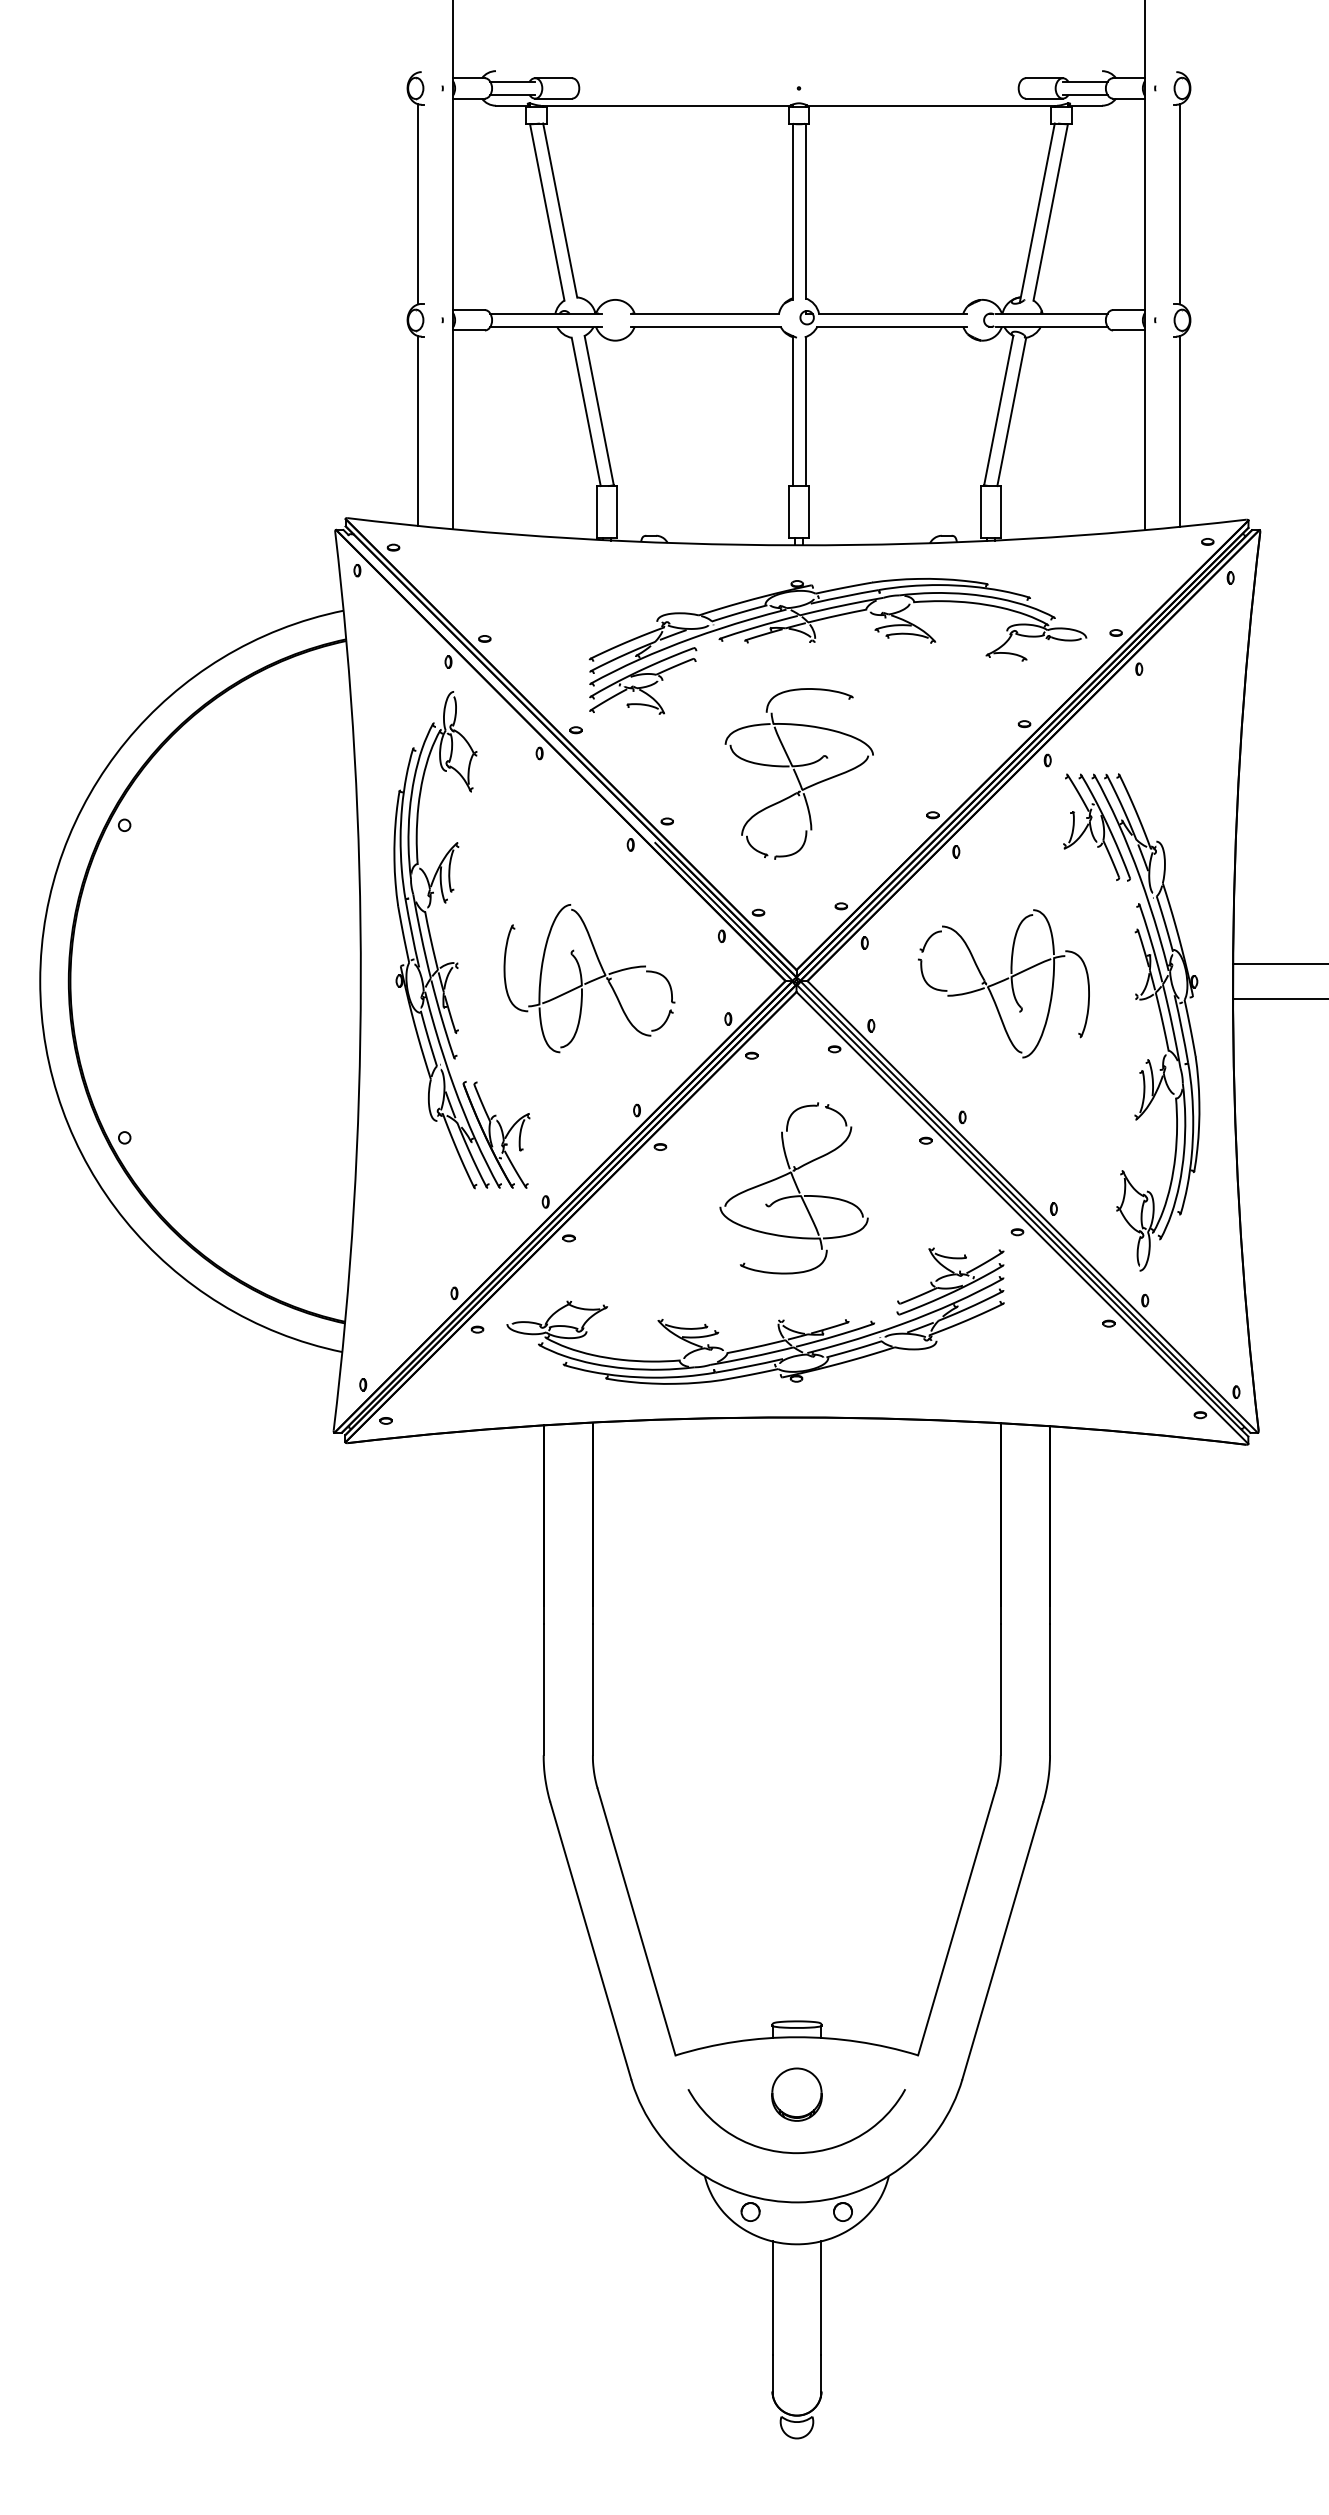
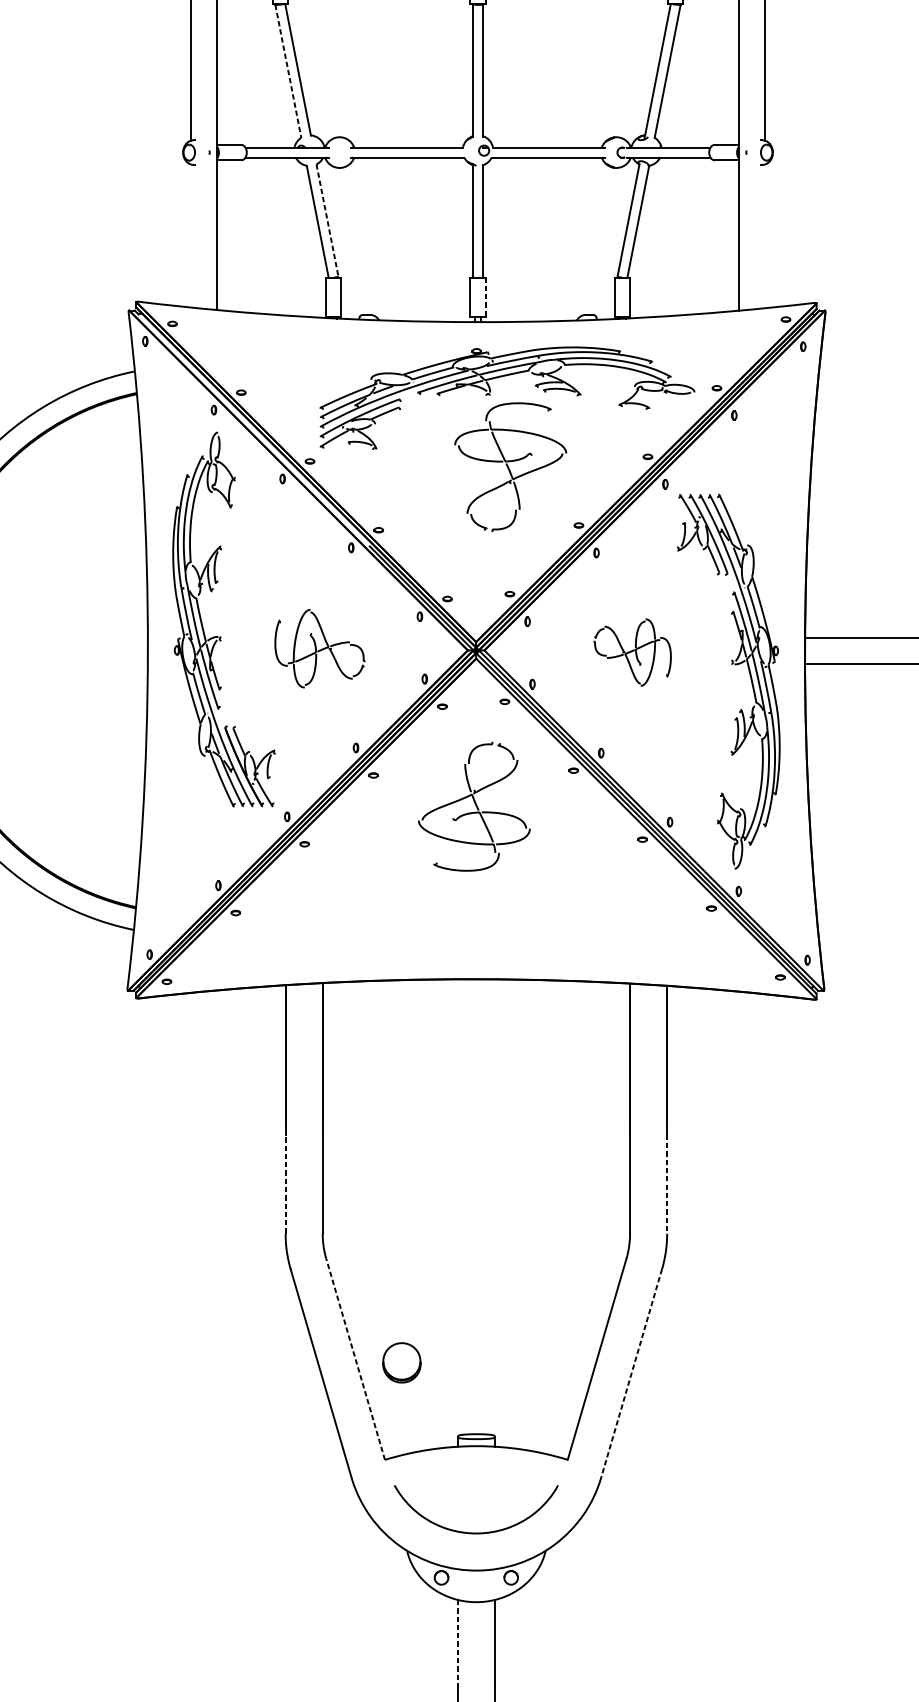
line: (547, 212) -> (288, 71), solid -> dashed
line: (599, 411) -> (327, 221), solid -> dashed
line: (418, 431) -> (191, 236), removed
line: (1179, 431) -> (764, 236), removed
line: (809, 512) -> (485, 297), solid -> dashed
part: (798, 773) -> (510, 466), moved
part: (589, 978) -> (320, 648), size x0.7
part: (1003, 983) -> (632, 652), size x0.6
part: (778, 1320) -> (462, 906), removed
line: (543, 1689) -> (285, 1184), solid -> dashed
line: (1050, 1689) -> (667, 1184), solid -> dashed
line: (636, 1922) -> (355, 1359), solid -> dashed
line: (1002, 1941) -> (631, 1374), solid -> dashed
part: (796, 2094) -> (401, 1362), moved
line: (772, 2297) -> (458, 1642), solid -> dashed

